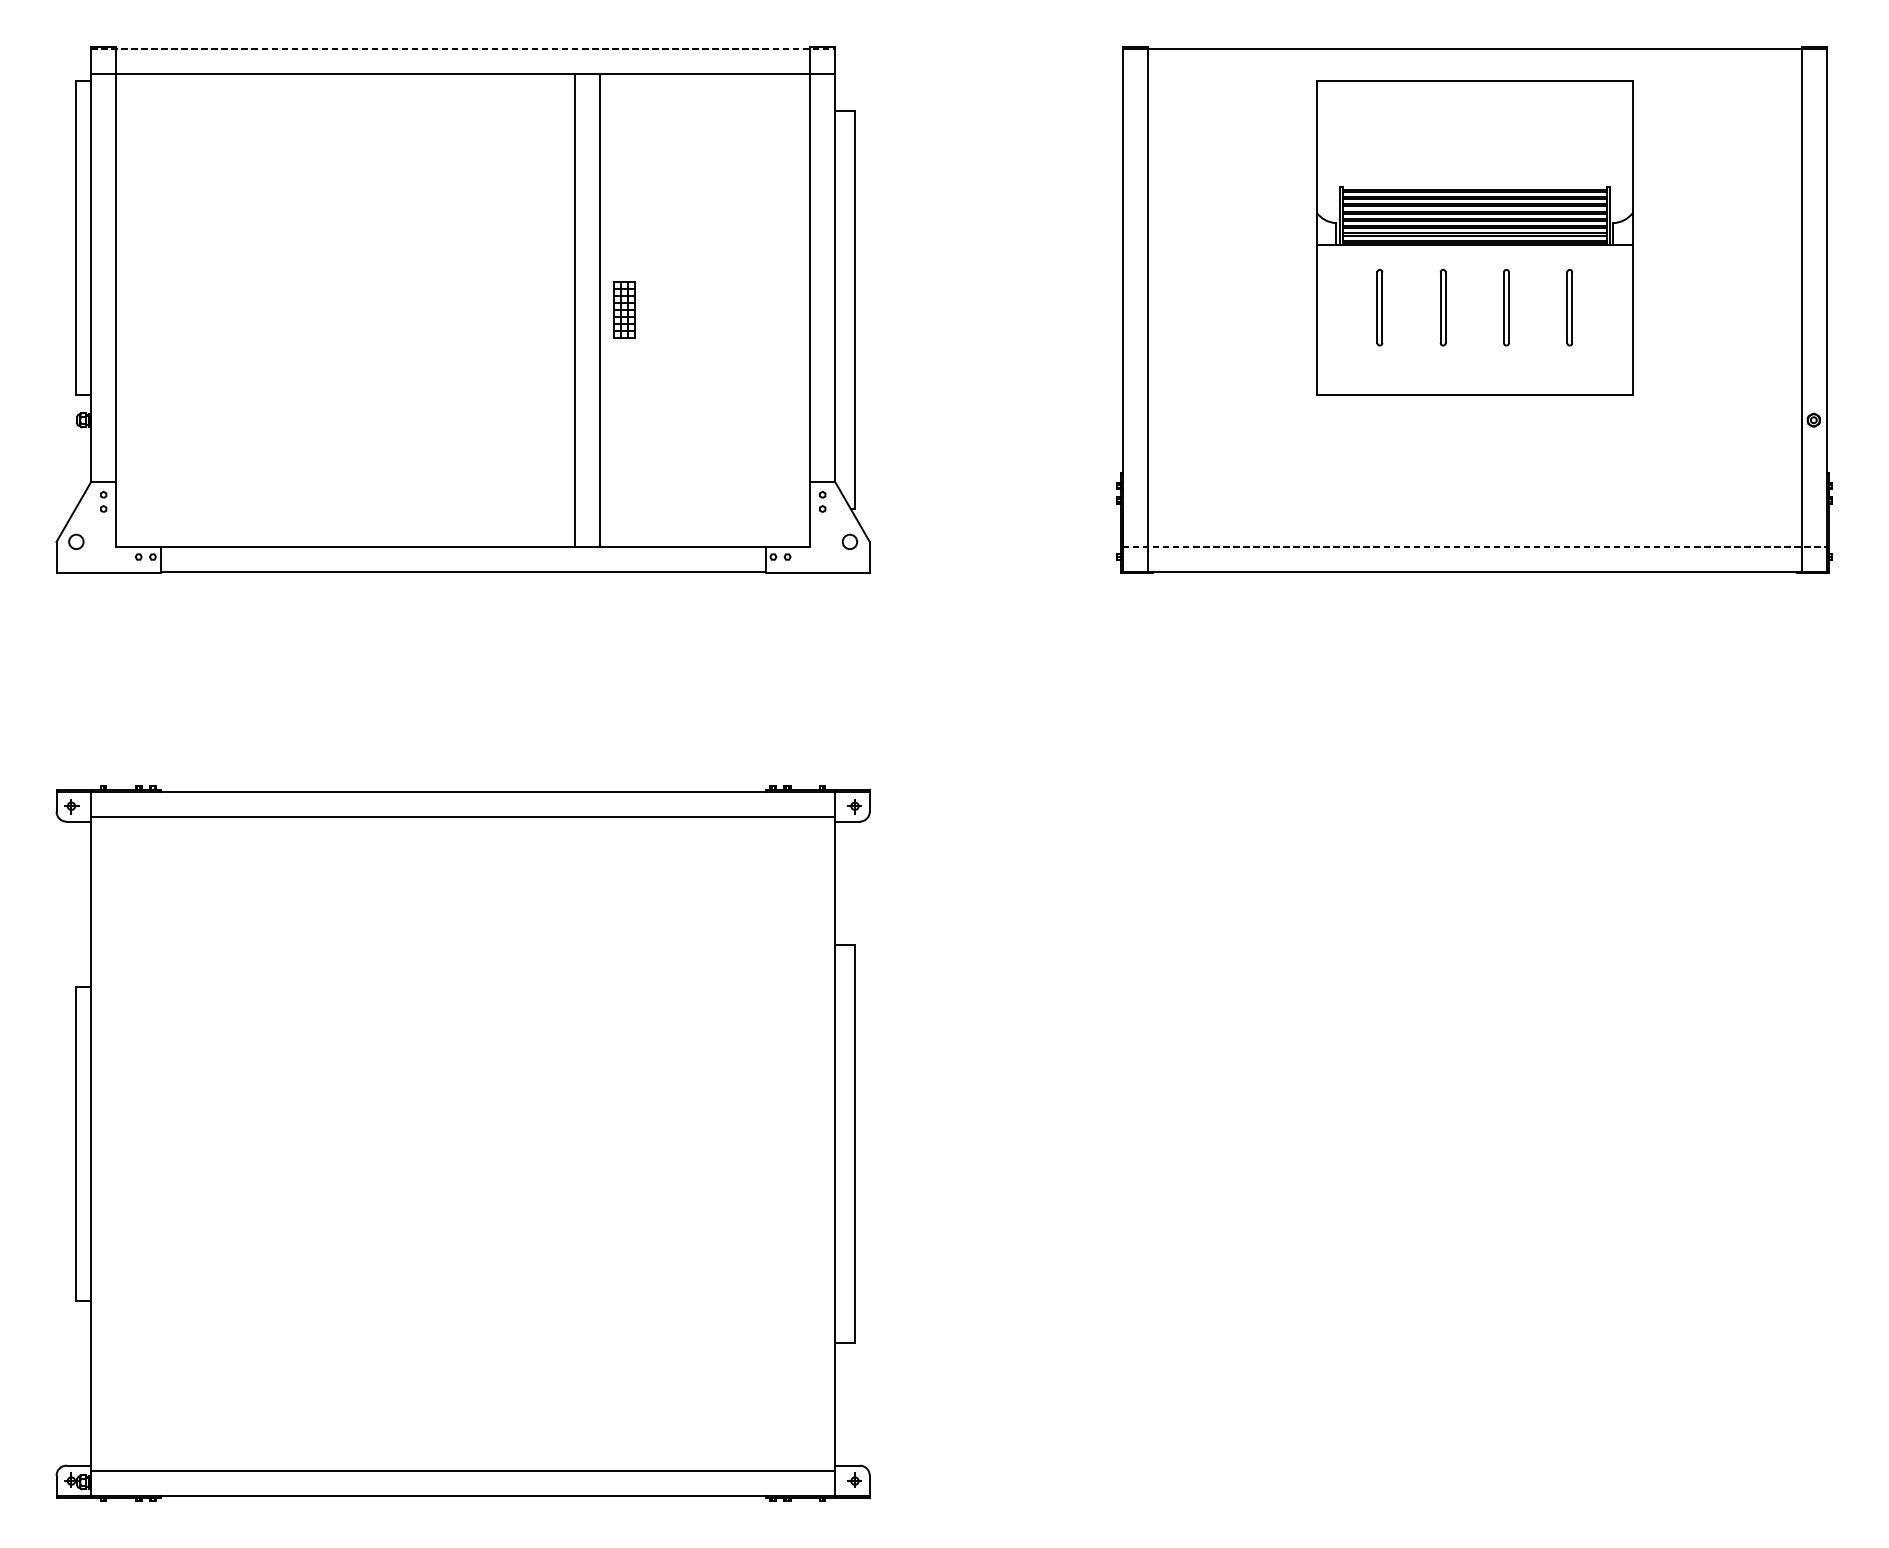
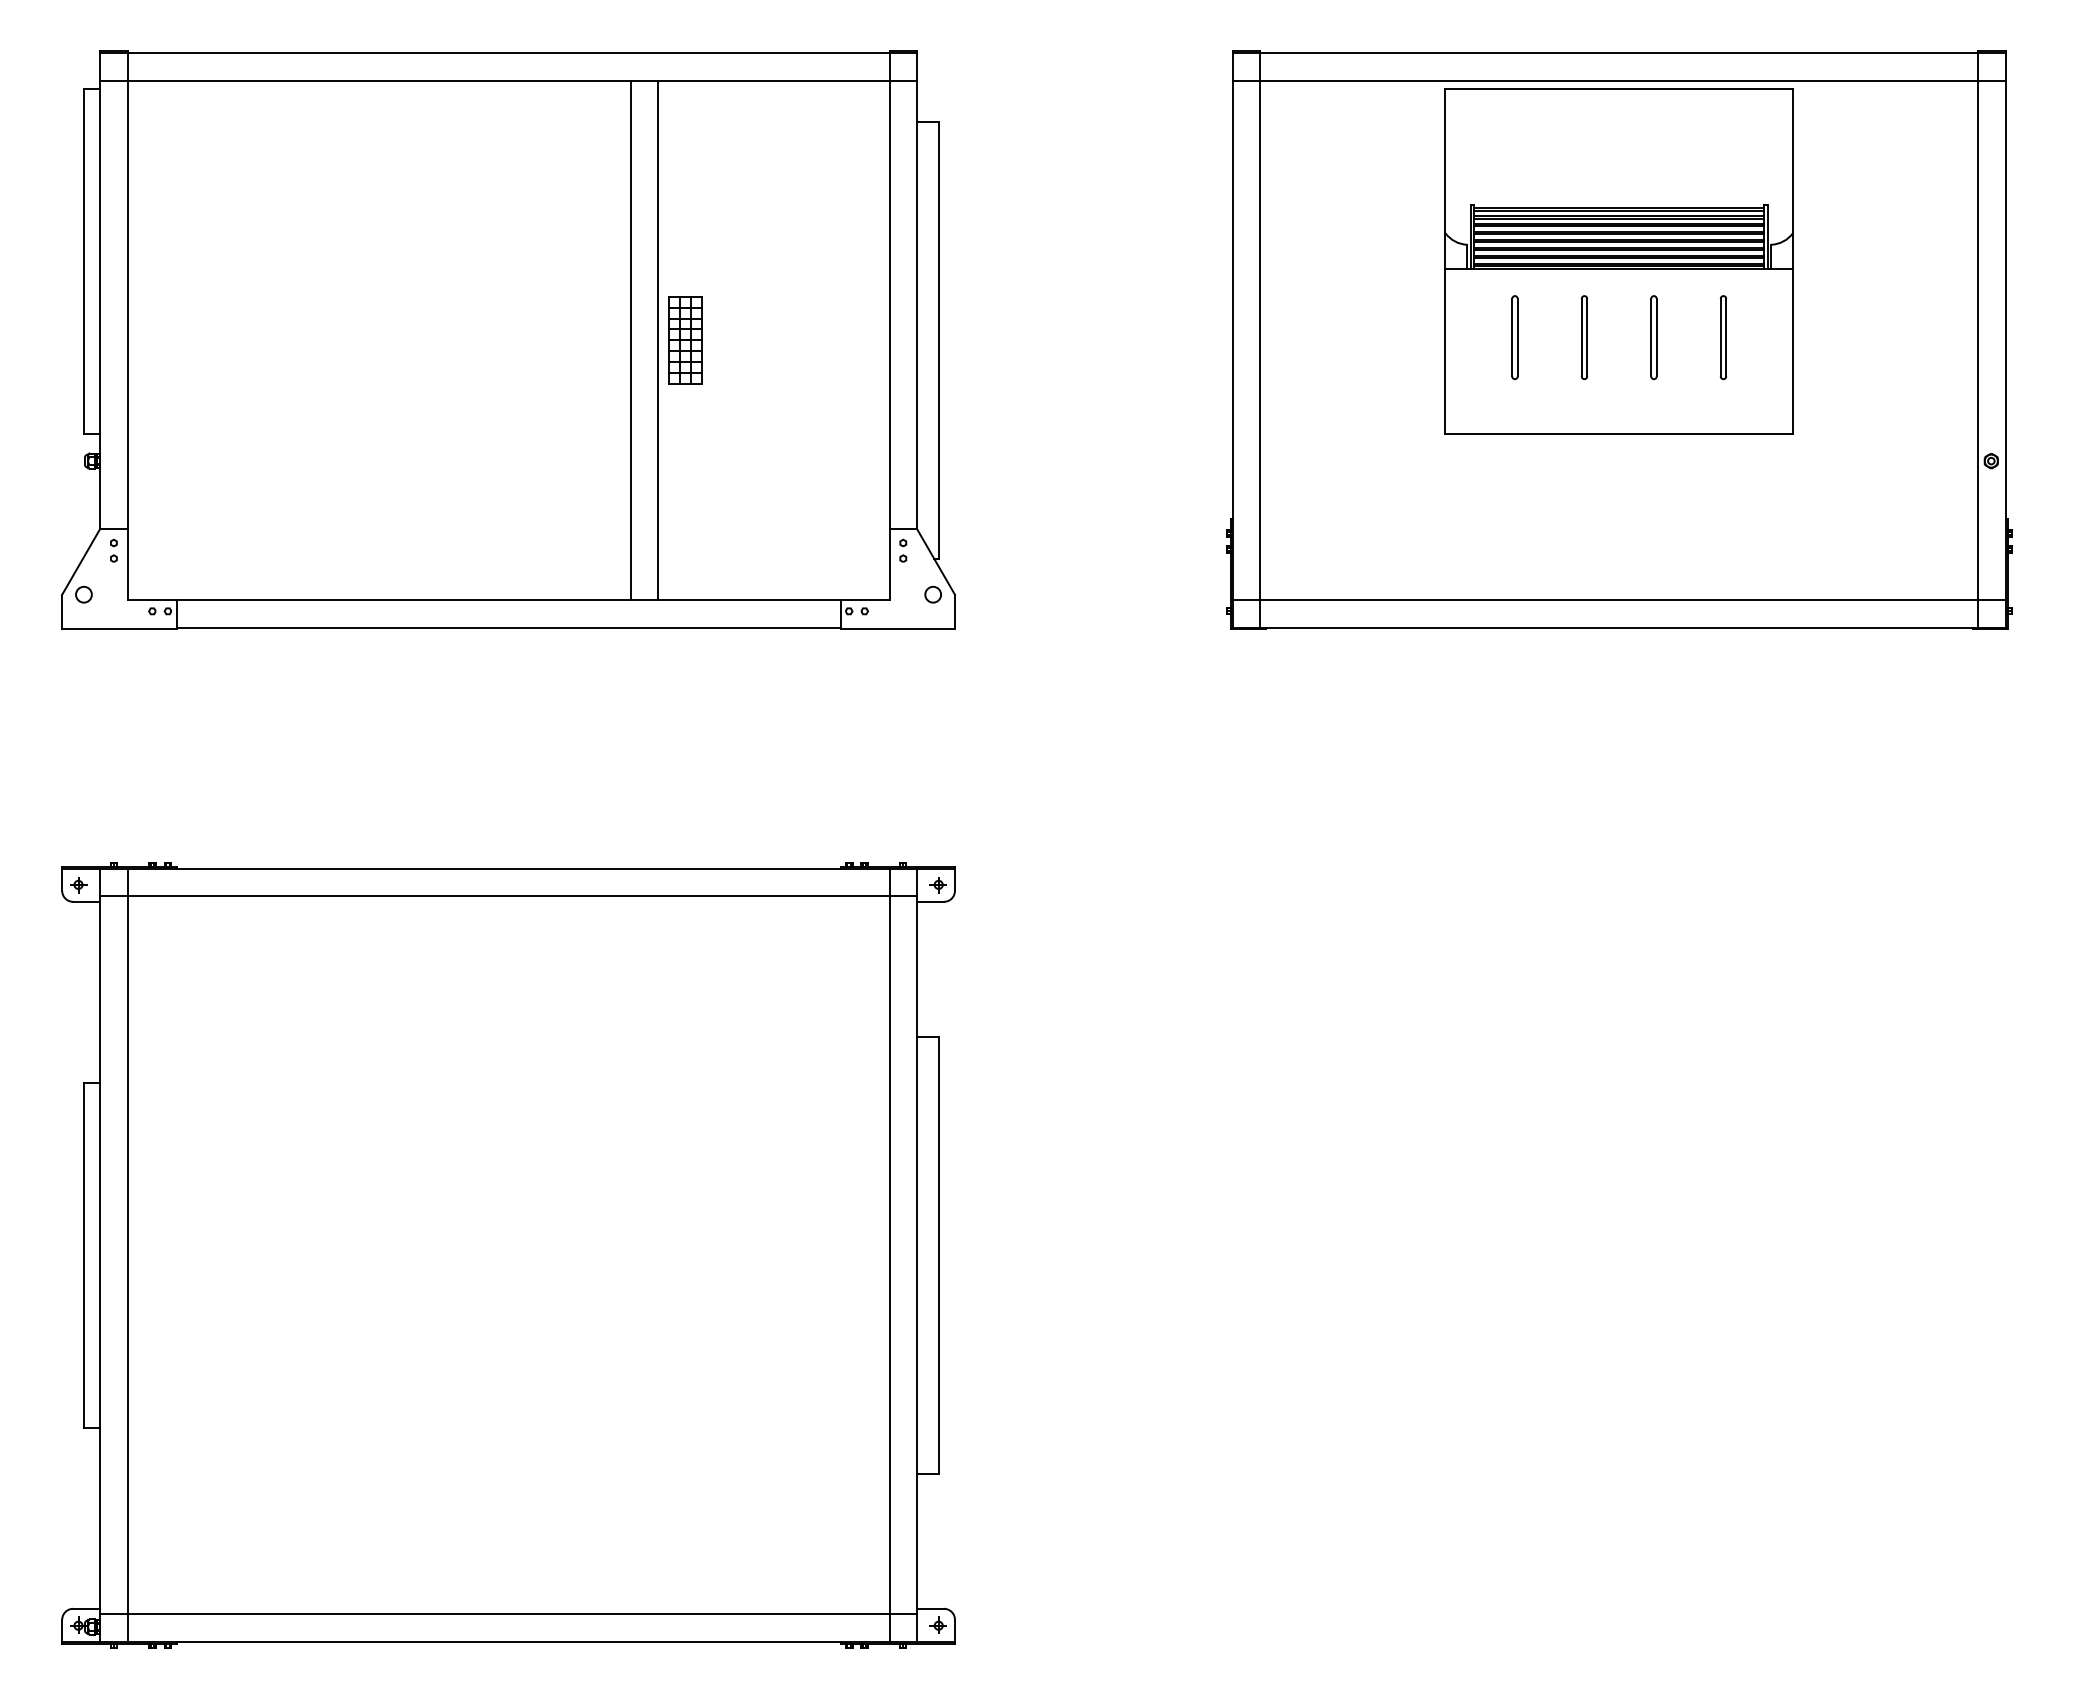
line: (464, 48) -> (509, 53), dashed -> solid
line: (1474, 73) -> (1618, 80), added
part: (624, 310) -> (685, 340), size x1.43
line: (1475, 547) -> (1619, 600), dashed -> solid
line: (116, 1143) -> (127, 1255), added
line: (810, 1143) -> (889, 1255), added

